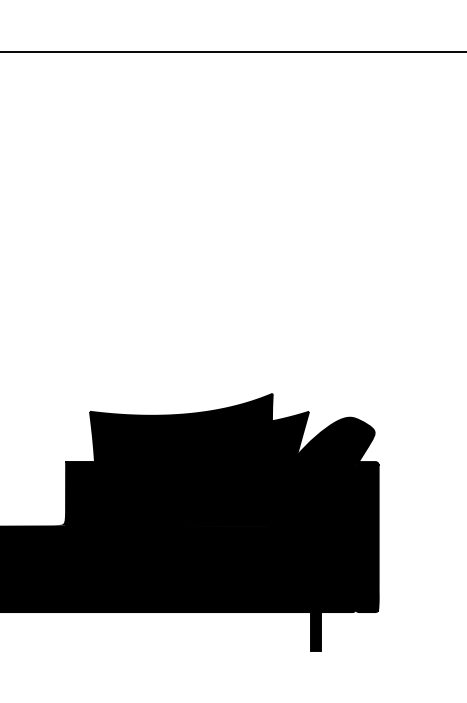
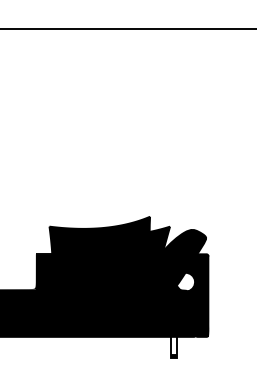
fill: (337, 511) -> (185, 281), removed
fill: (315, 627) -> (173, 345), removed

